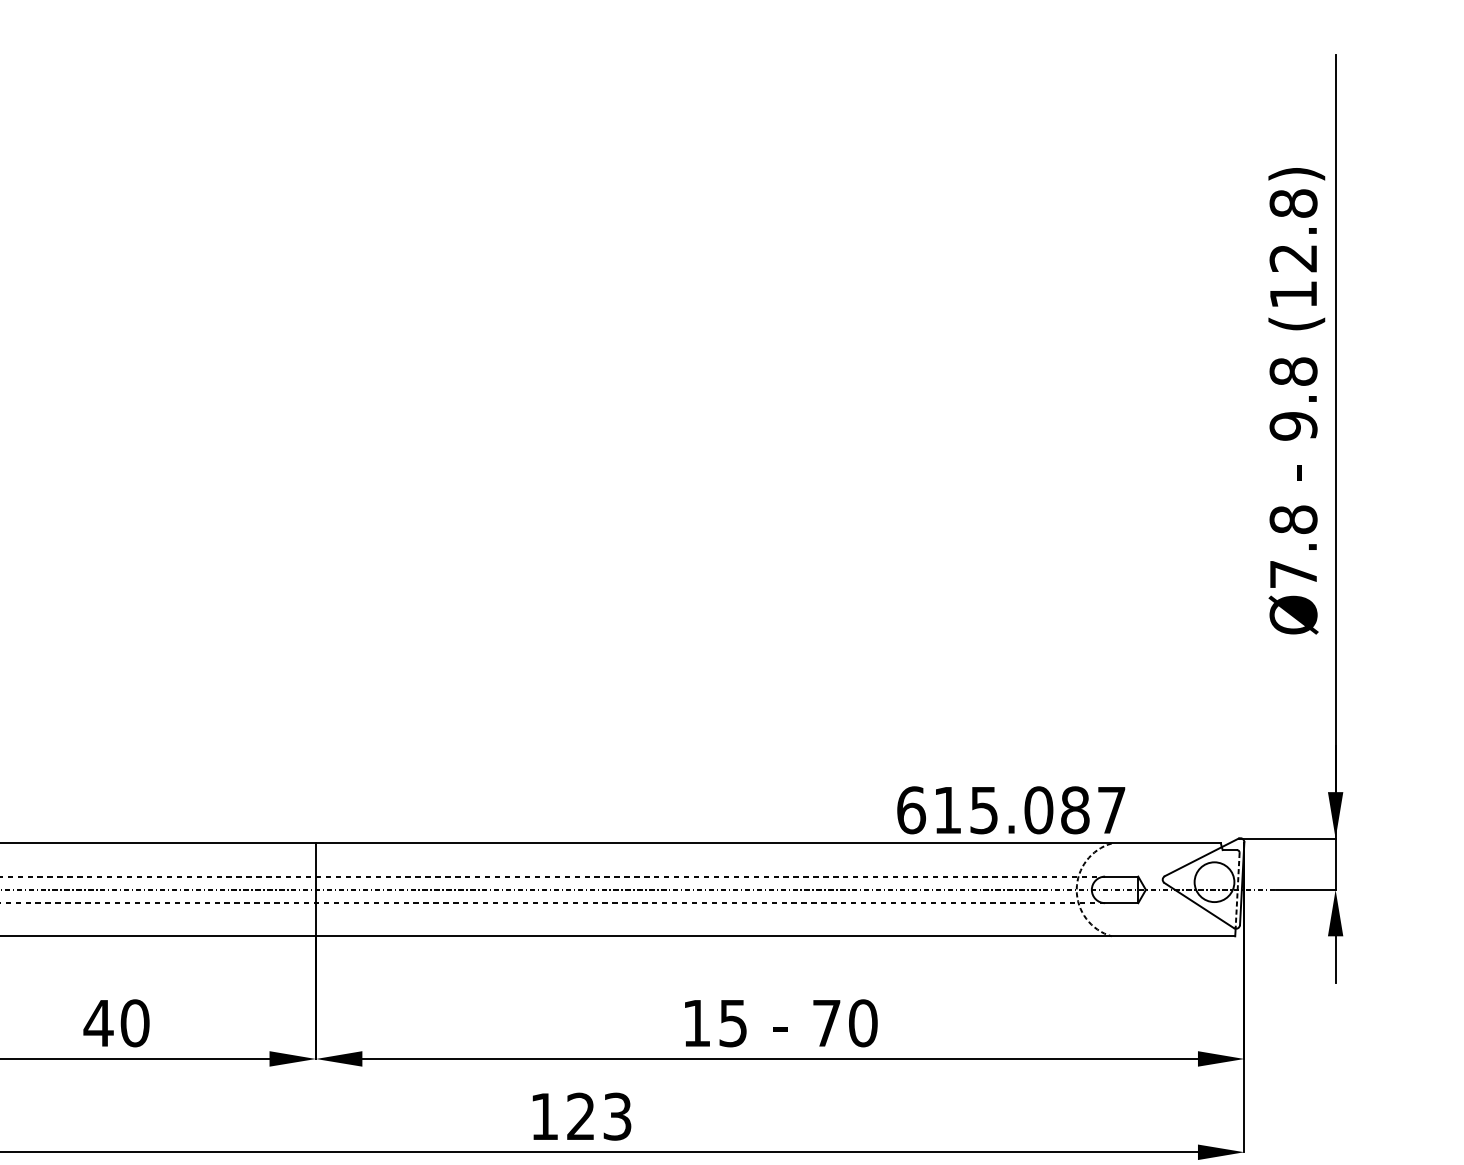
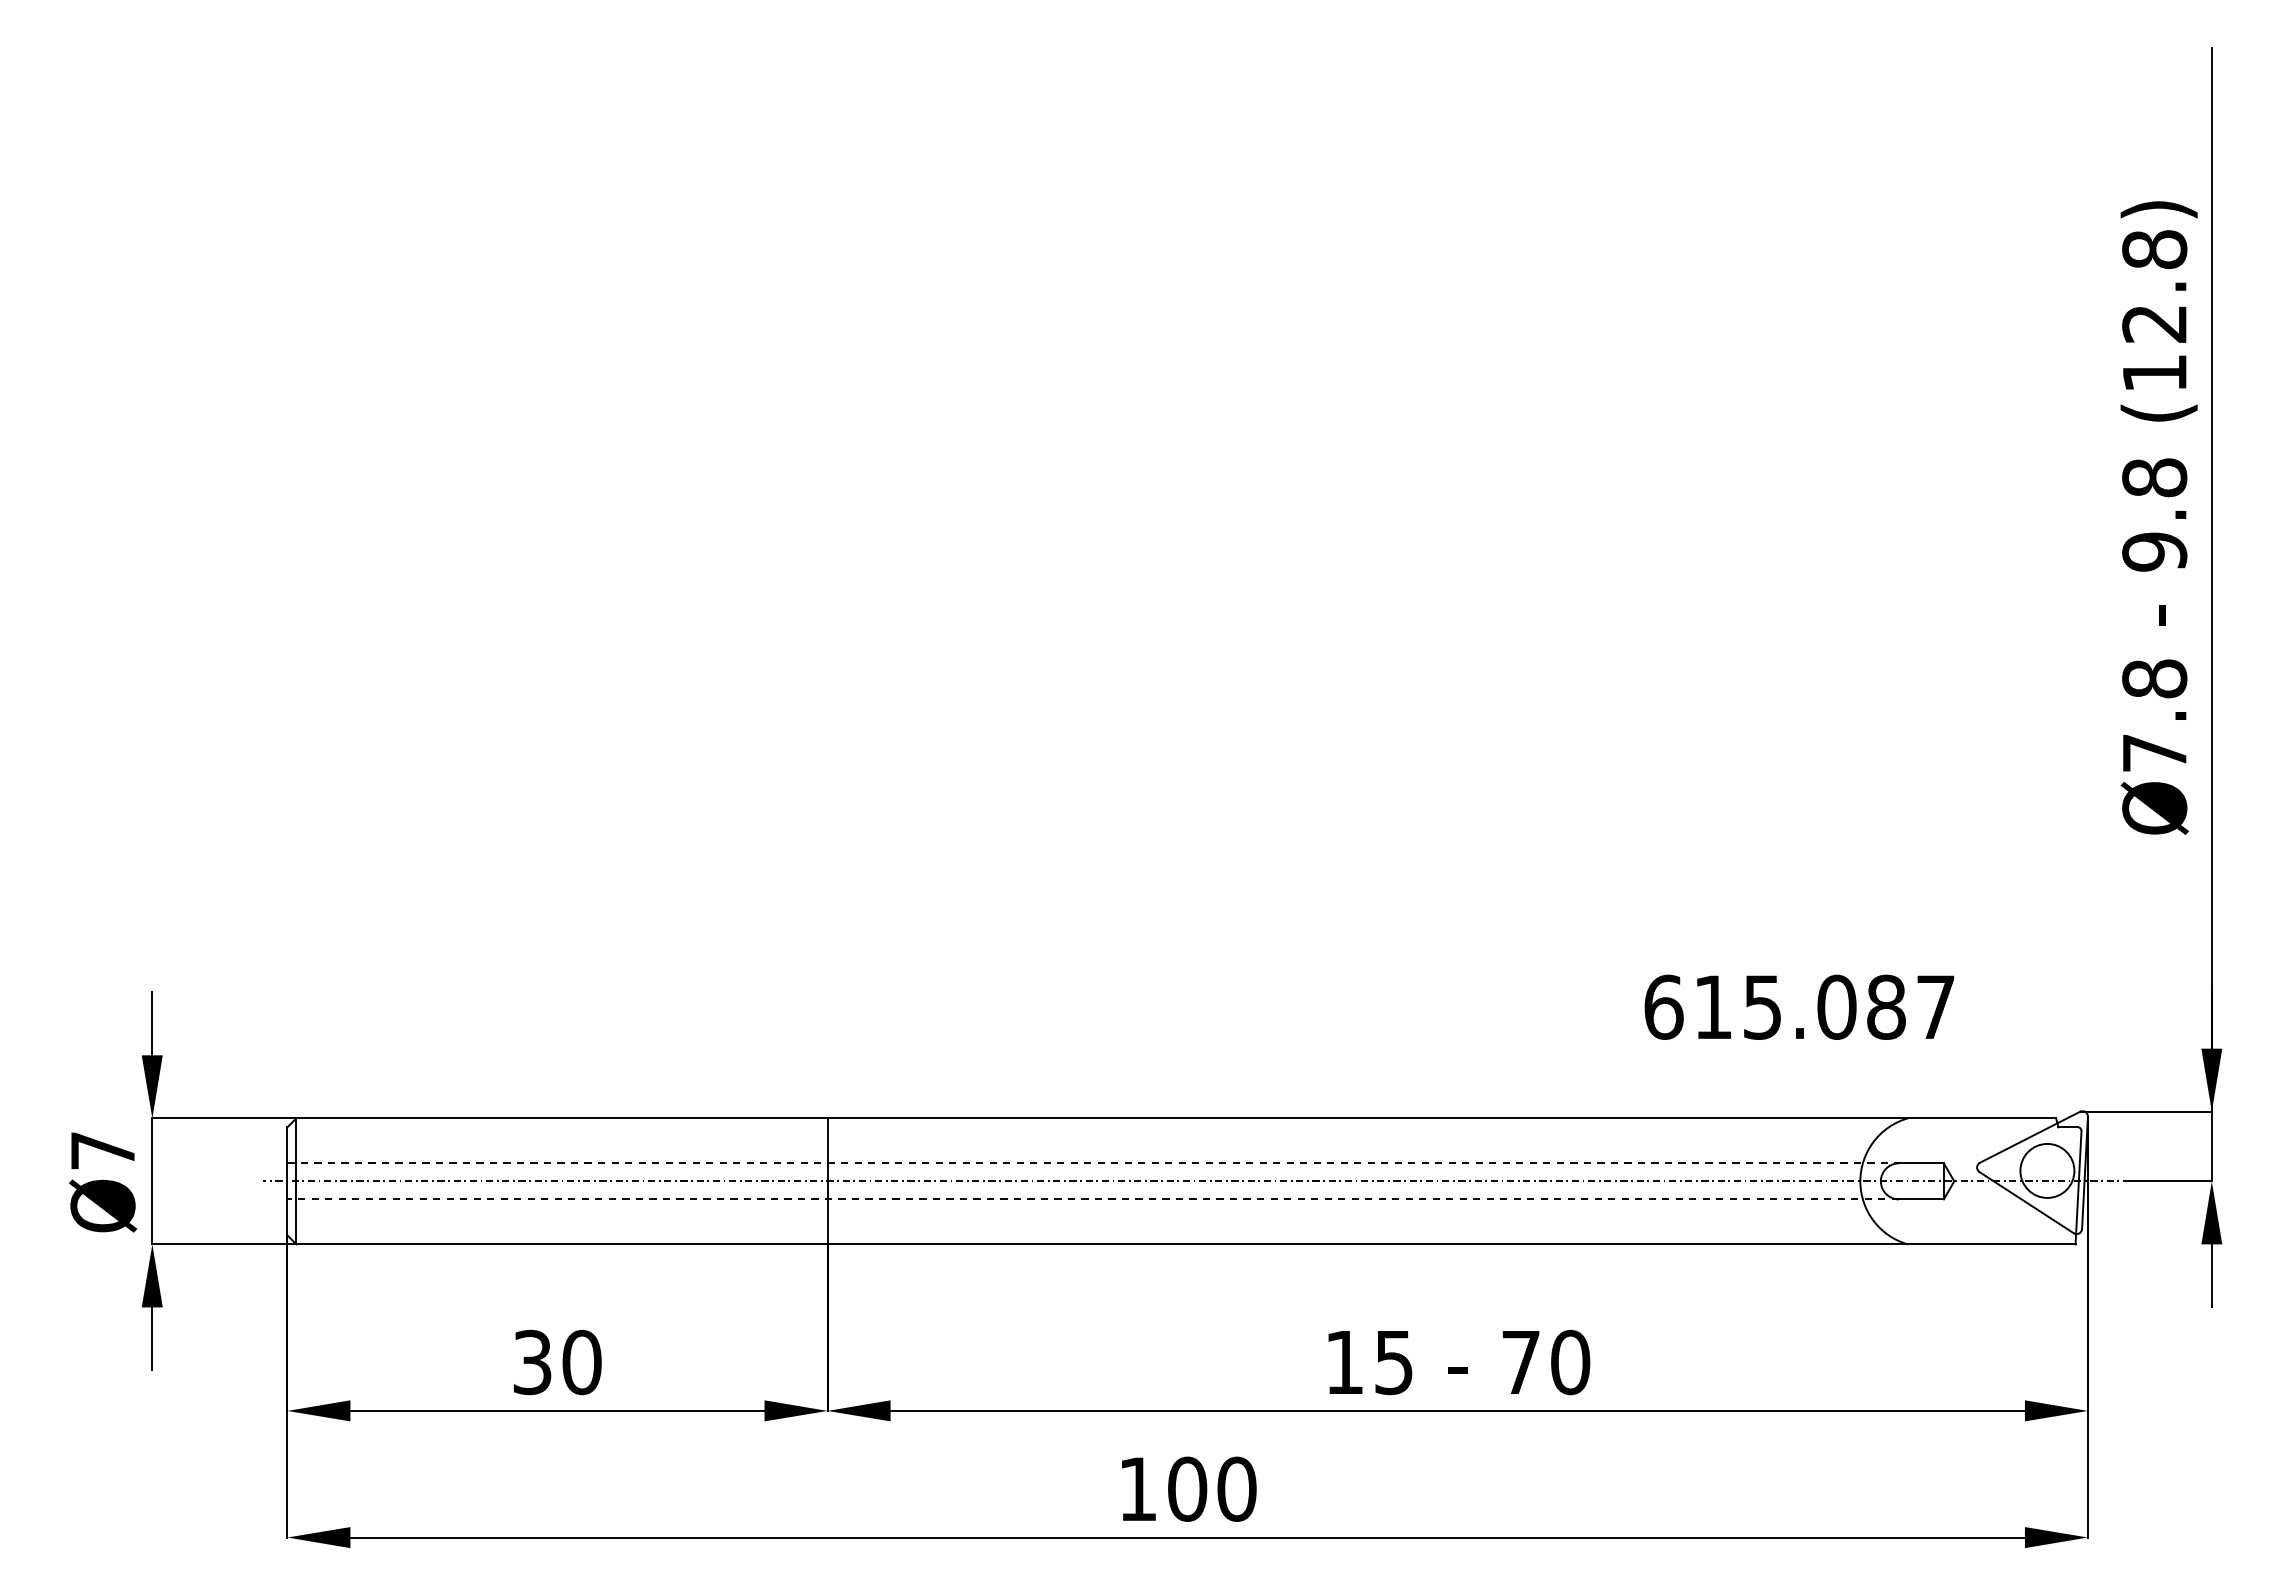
text: (1011, 809) -> (1799, 1006), moved
arc: (1076, 889) -> (1860, 1181), dashed -> solid
line: (1237, 890) -> (2078, 1182), dashed -> solid
text: (98, 1023) -> (532, 1362), 40 -> 30
text: (599, 1116) -> (1212, 1488), 123 -> 100

